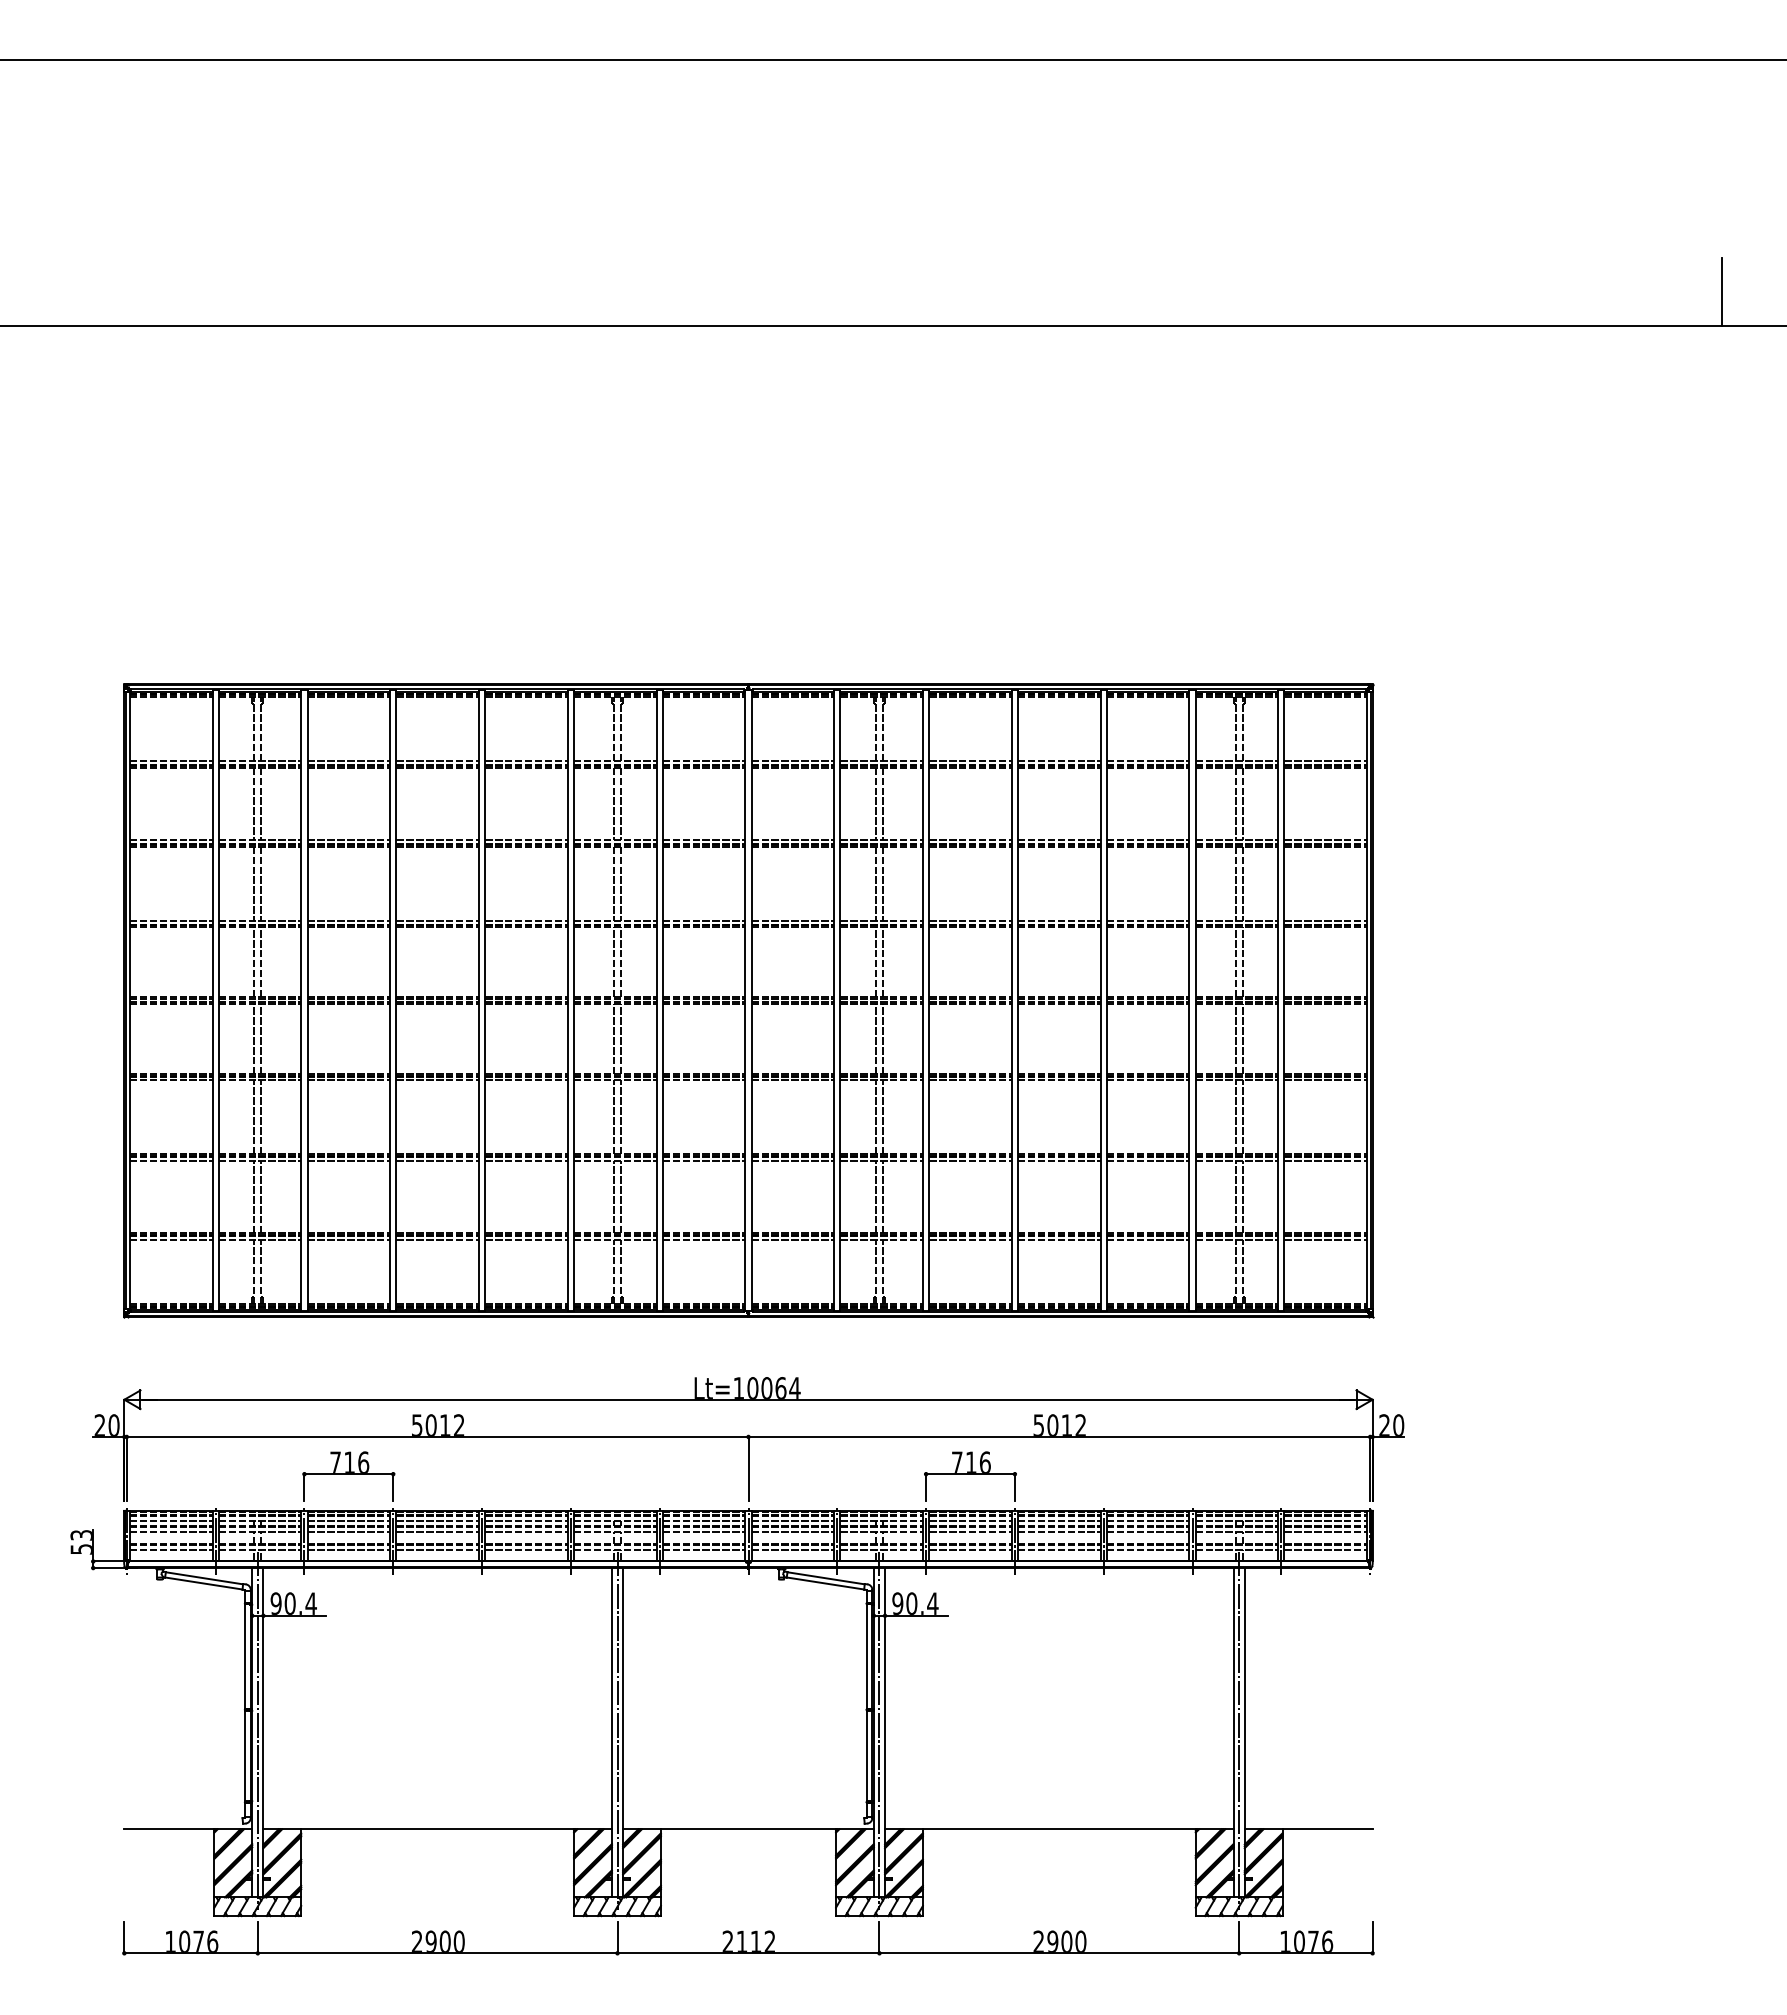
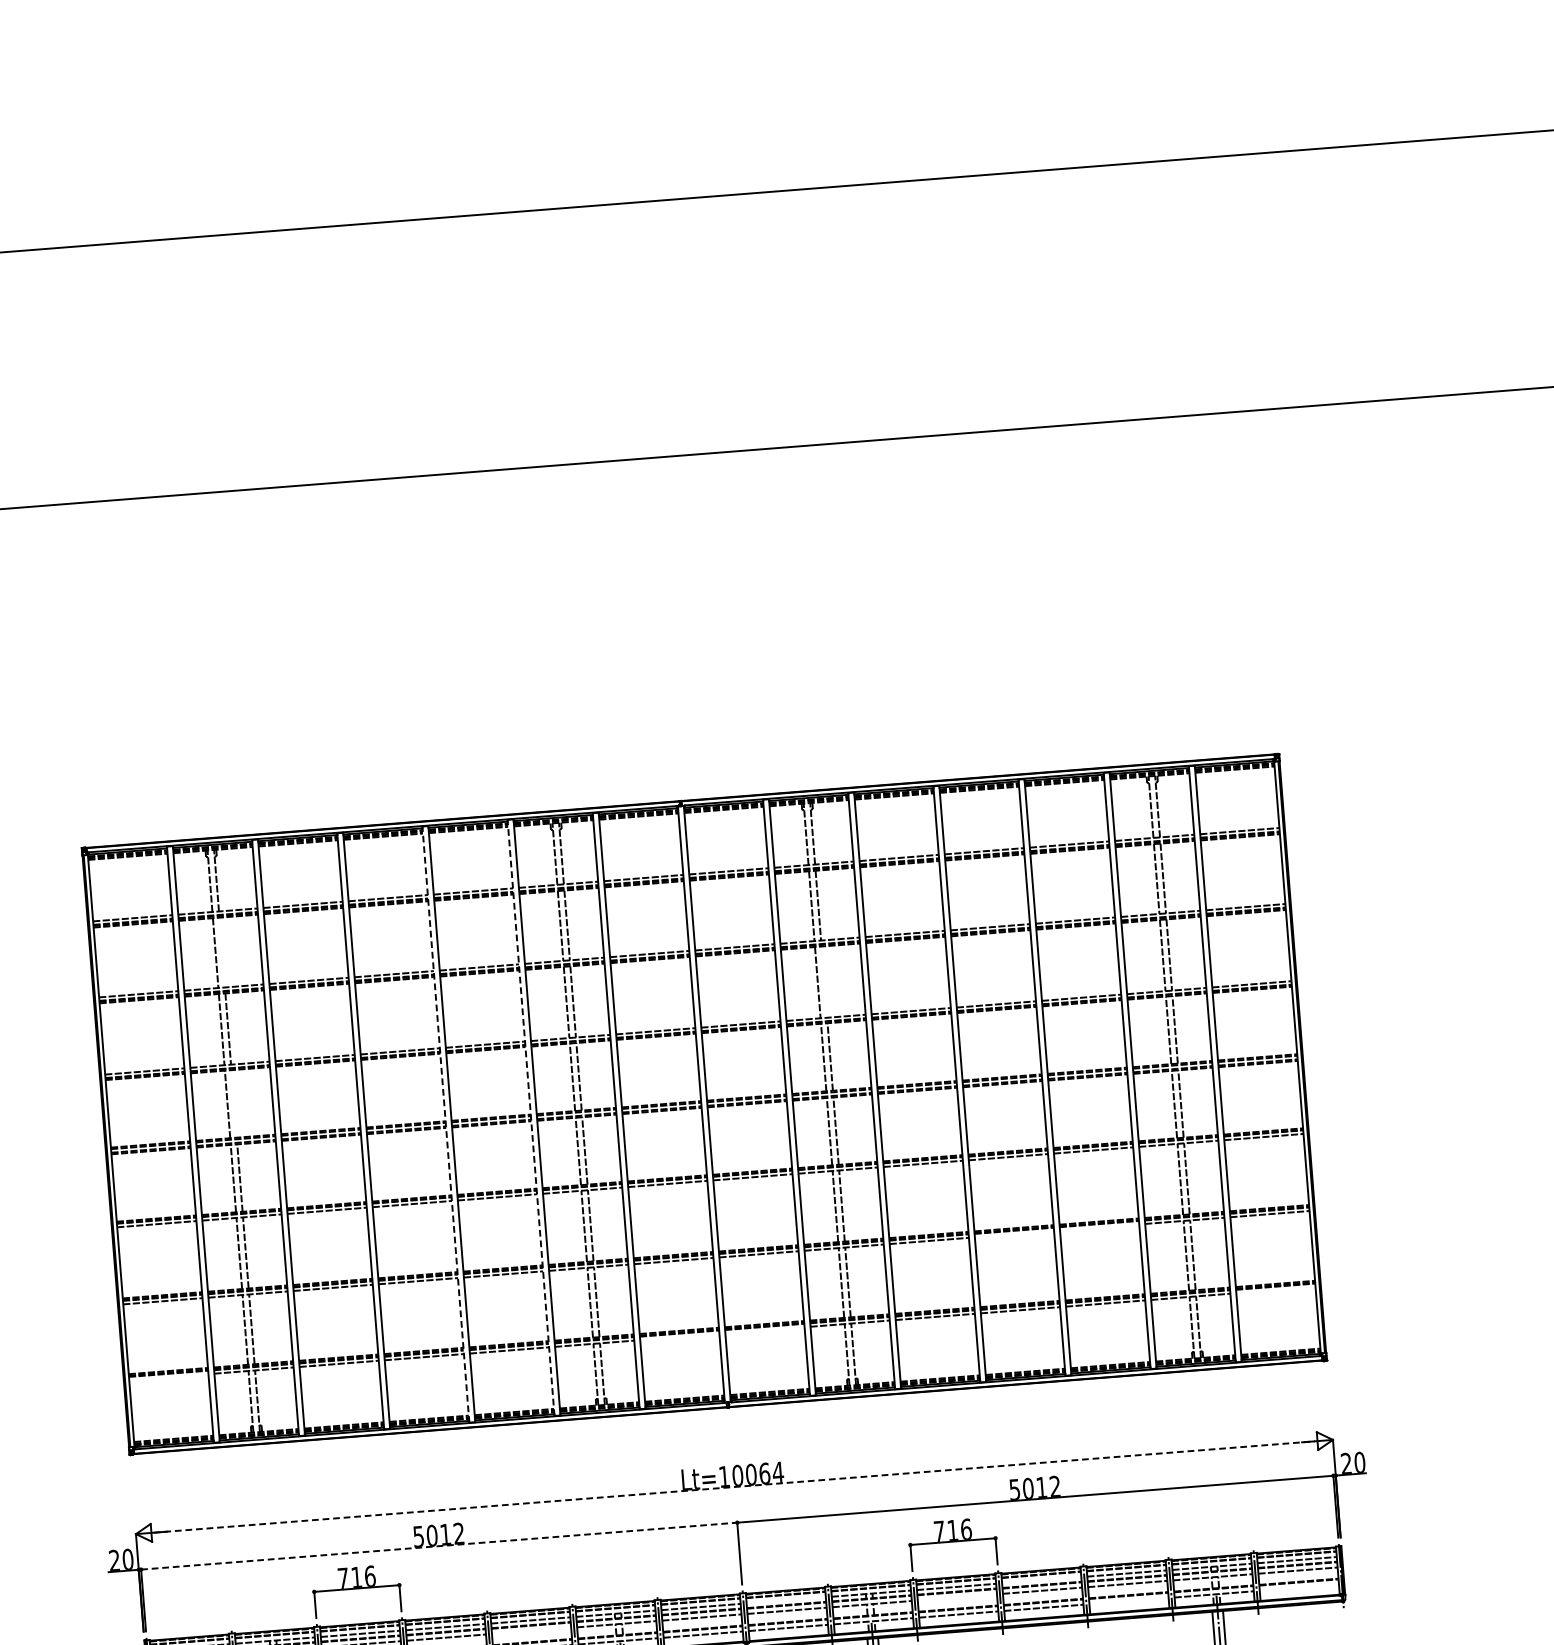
line: (261, 803) -> (222, 952), removed
line: (882, 883) -> (824, 981), removed
line: (261, 961) -> (234, 1103), removed
line: (478, 1000) -> (445, 1124), solid -> dashed
line: (567, 1000) -> (530, 1117), solid -> dashed
line: (1059, 1160) -> (1014, 1234), removed
line: (1147, 1160) -> (1099, 1227), removed
line: (170, 1239) -> (168, 1376), removed
line: (703, 1239) -> (679, 1336), removed
line: (792, 1239) -> (764, 1330), removed
line: (1325, 1239) -> (1275, 1289), removed
line: (748, 1399) -> (734, 1486), solid -> dashed
line: (437, 1436) -> (439, 1545), solid -> dashed
line: (792, 1521) -> (785, 1600), removed
line: (1059, 1521) -> (1041, 1580), removed
line: (526, 1532) -> (531, 1631), removed
line: (970, 1532) -> (957, 1597), removed
line: (1147, 1550) -> (1128, 1601), removed
line: (1325, 1550) -> (1299, 1588), removed

